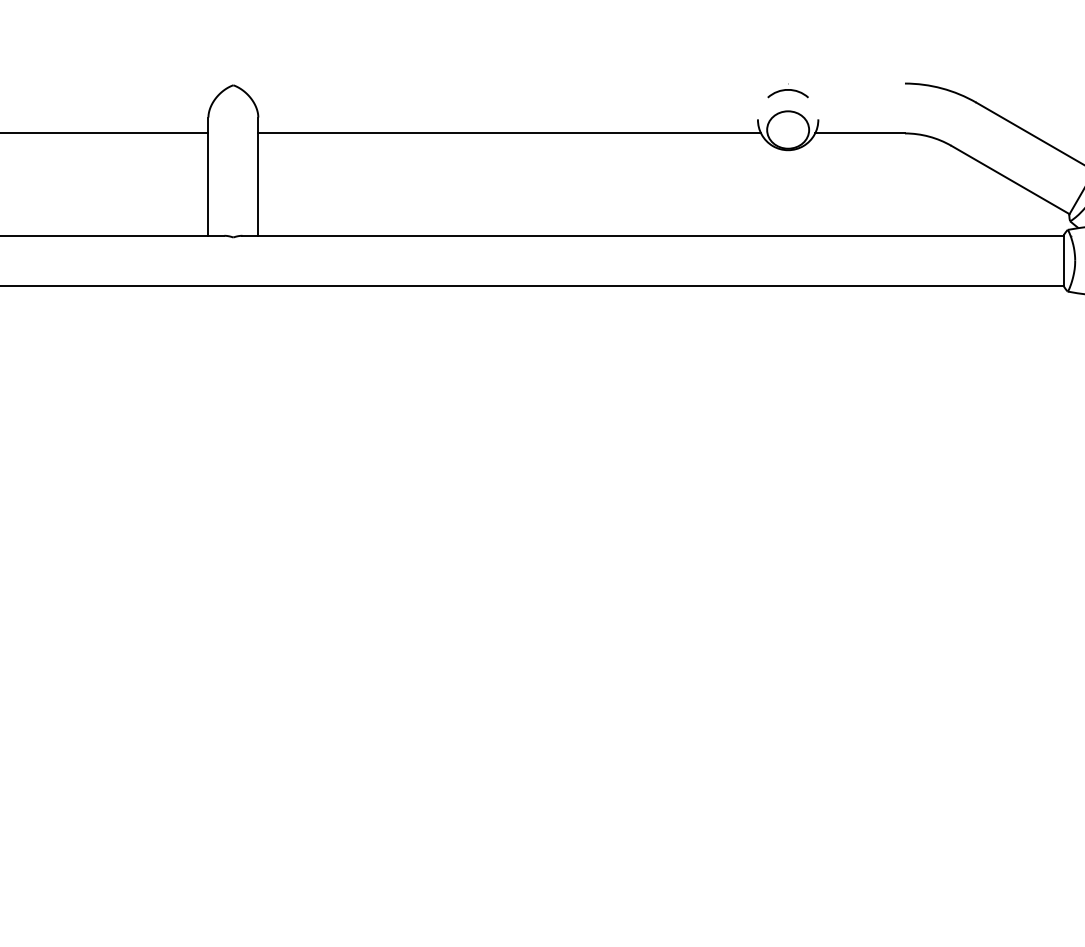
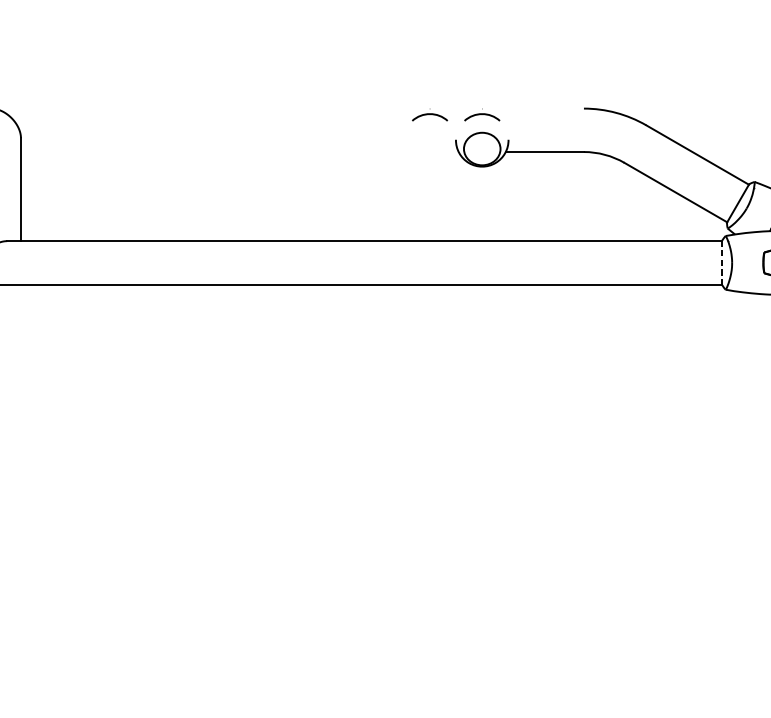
part: (727, 90) -> (429, 114), added
line: (509, 133) -> (239, 152), removed
line: (1063, 260) -> (721, 262), solid -> dashed

